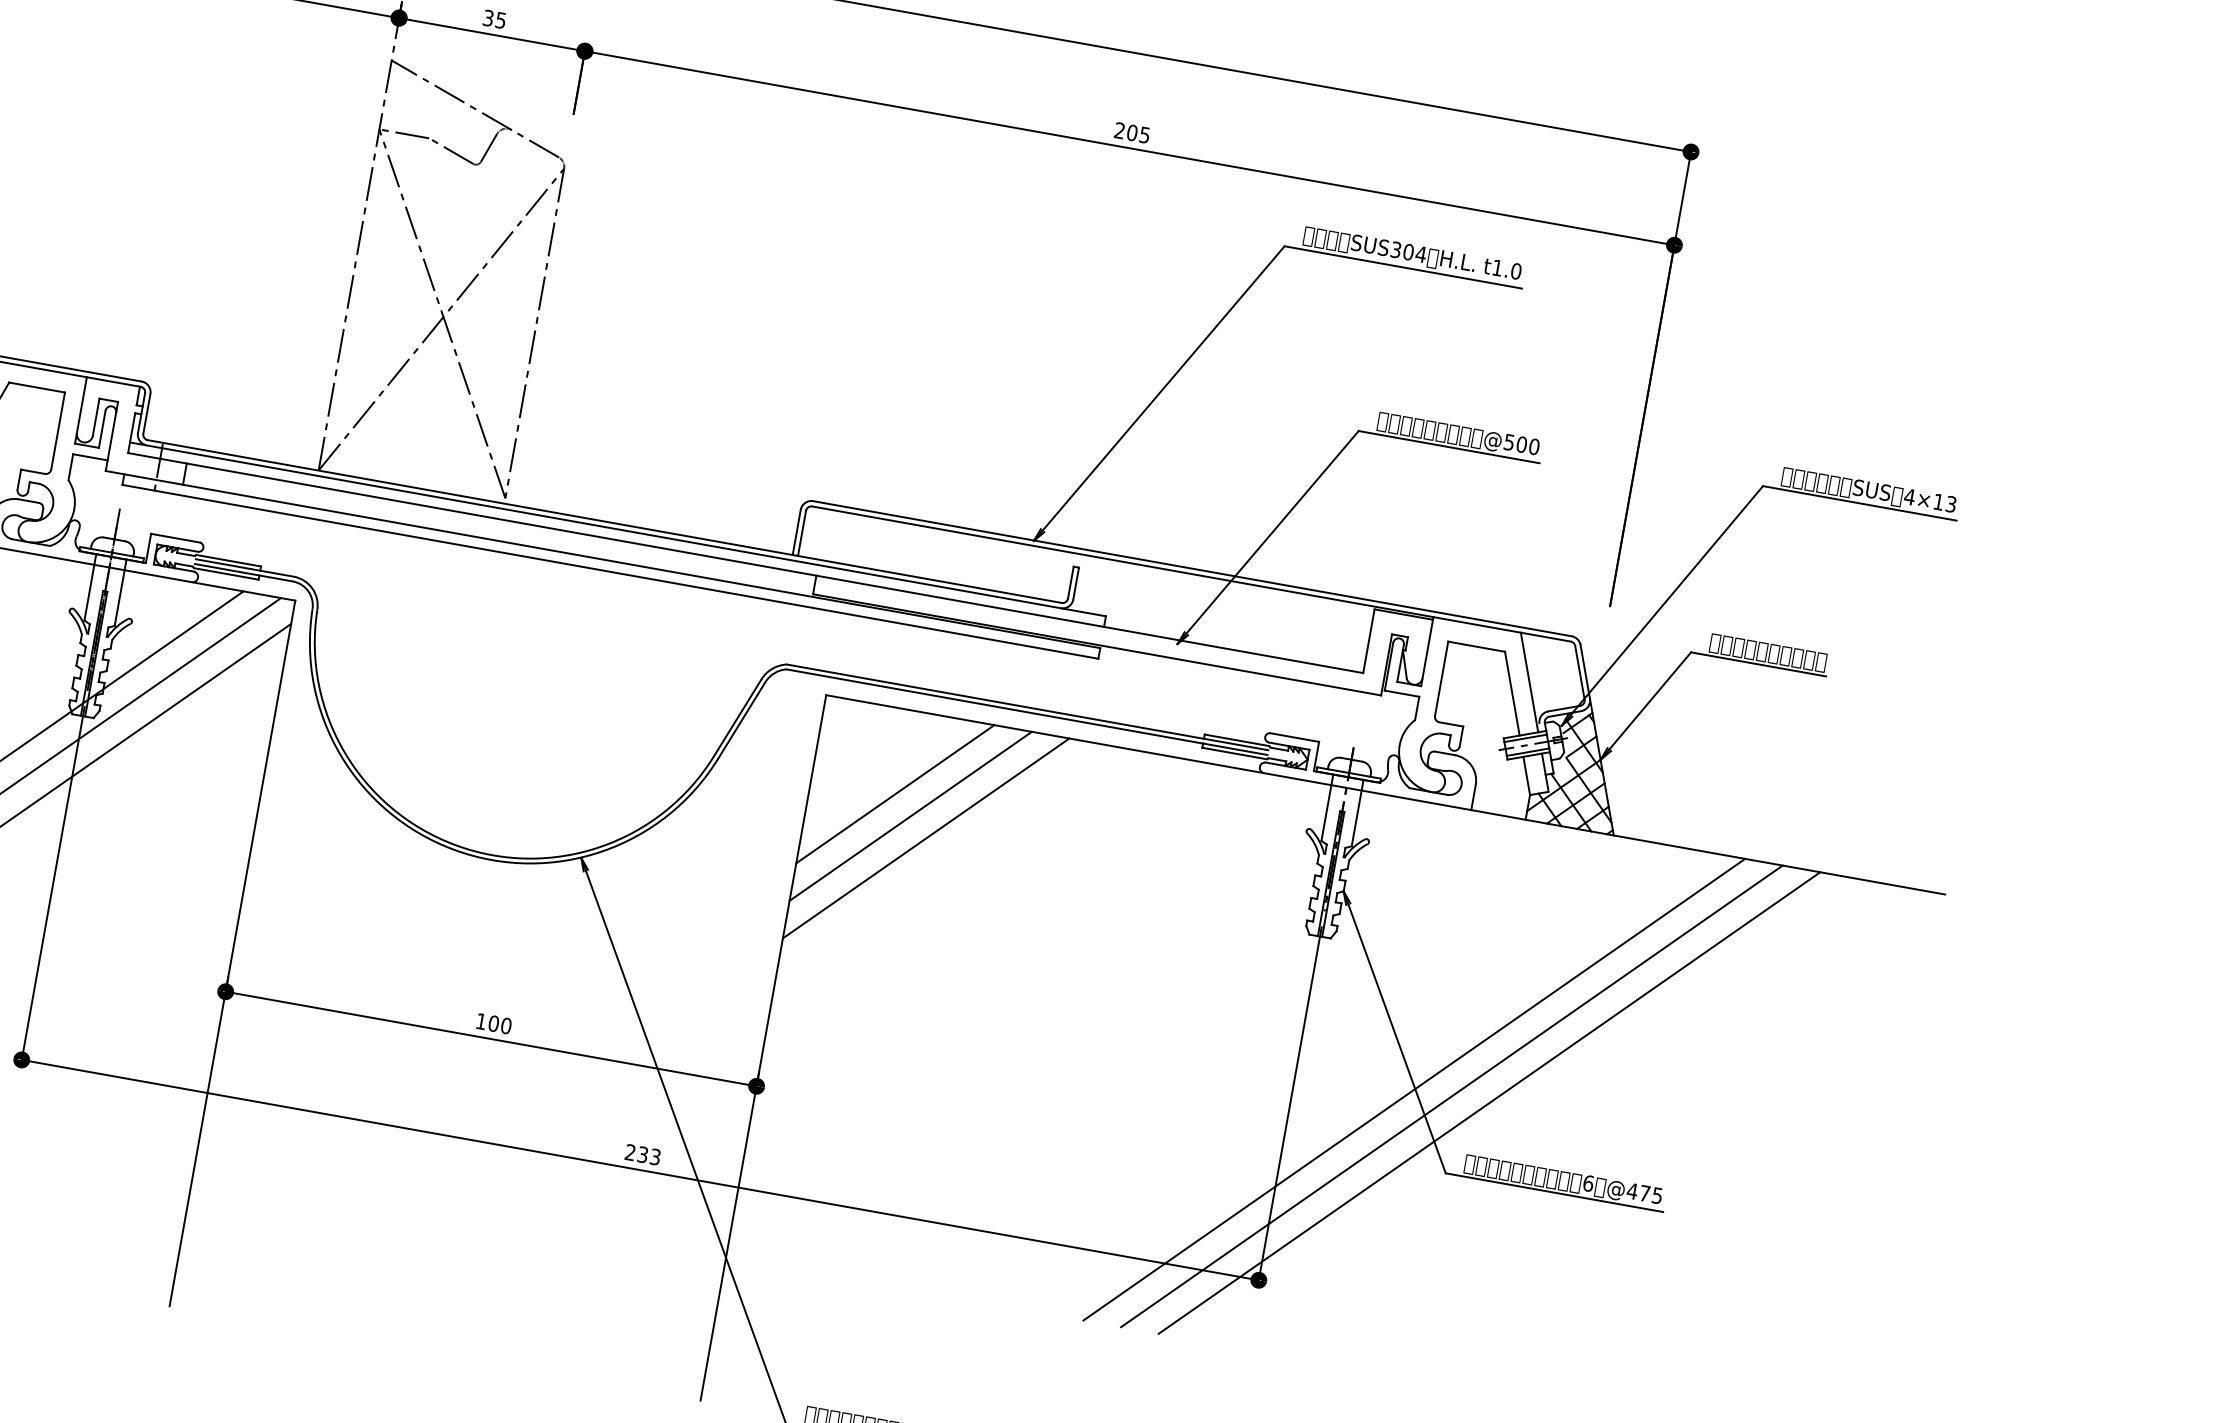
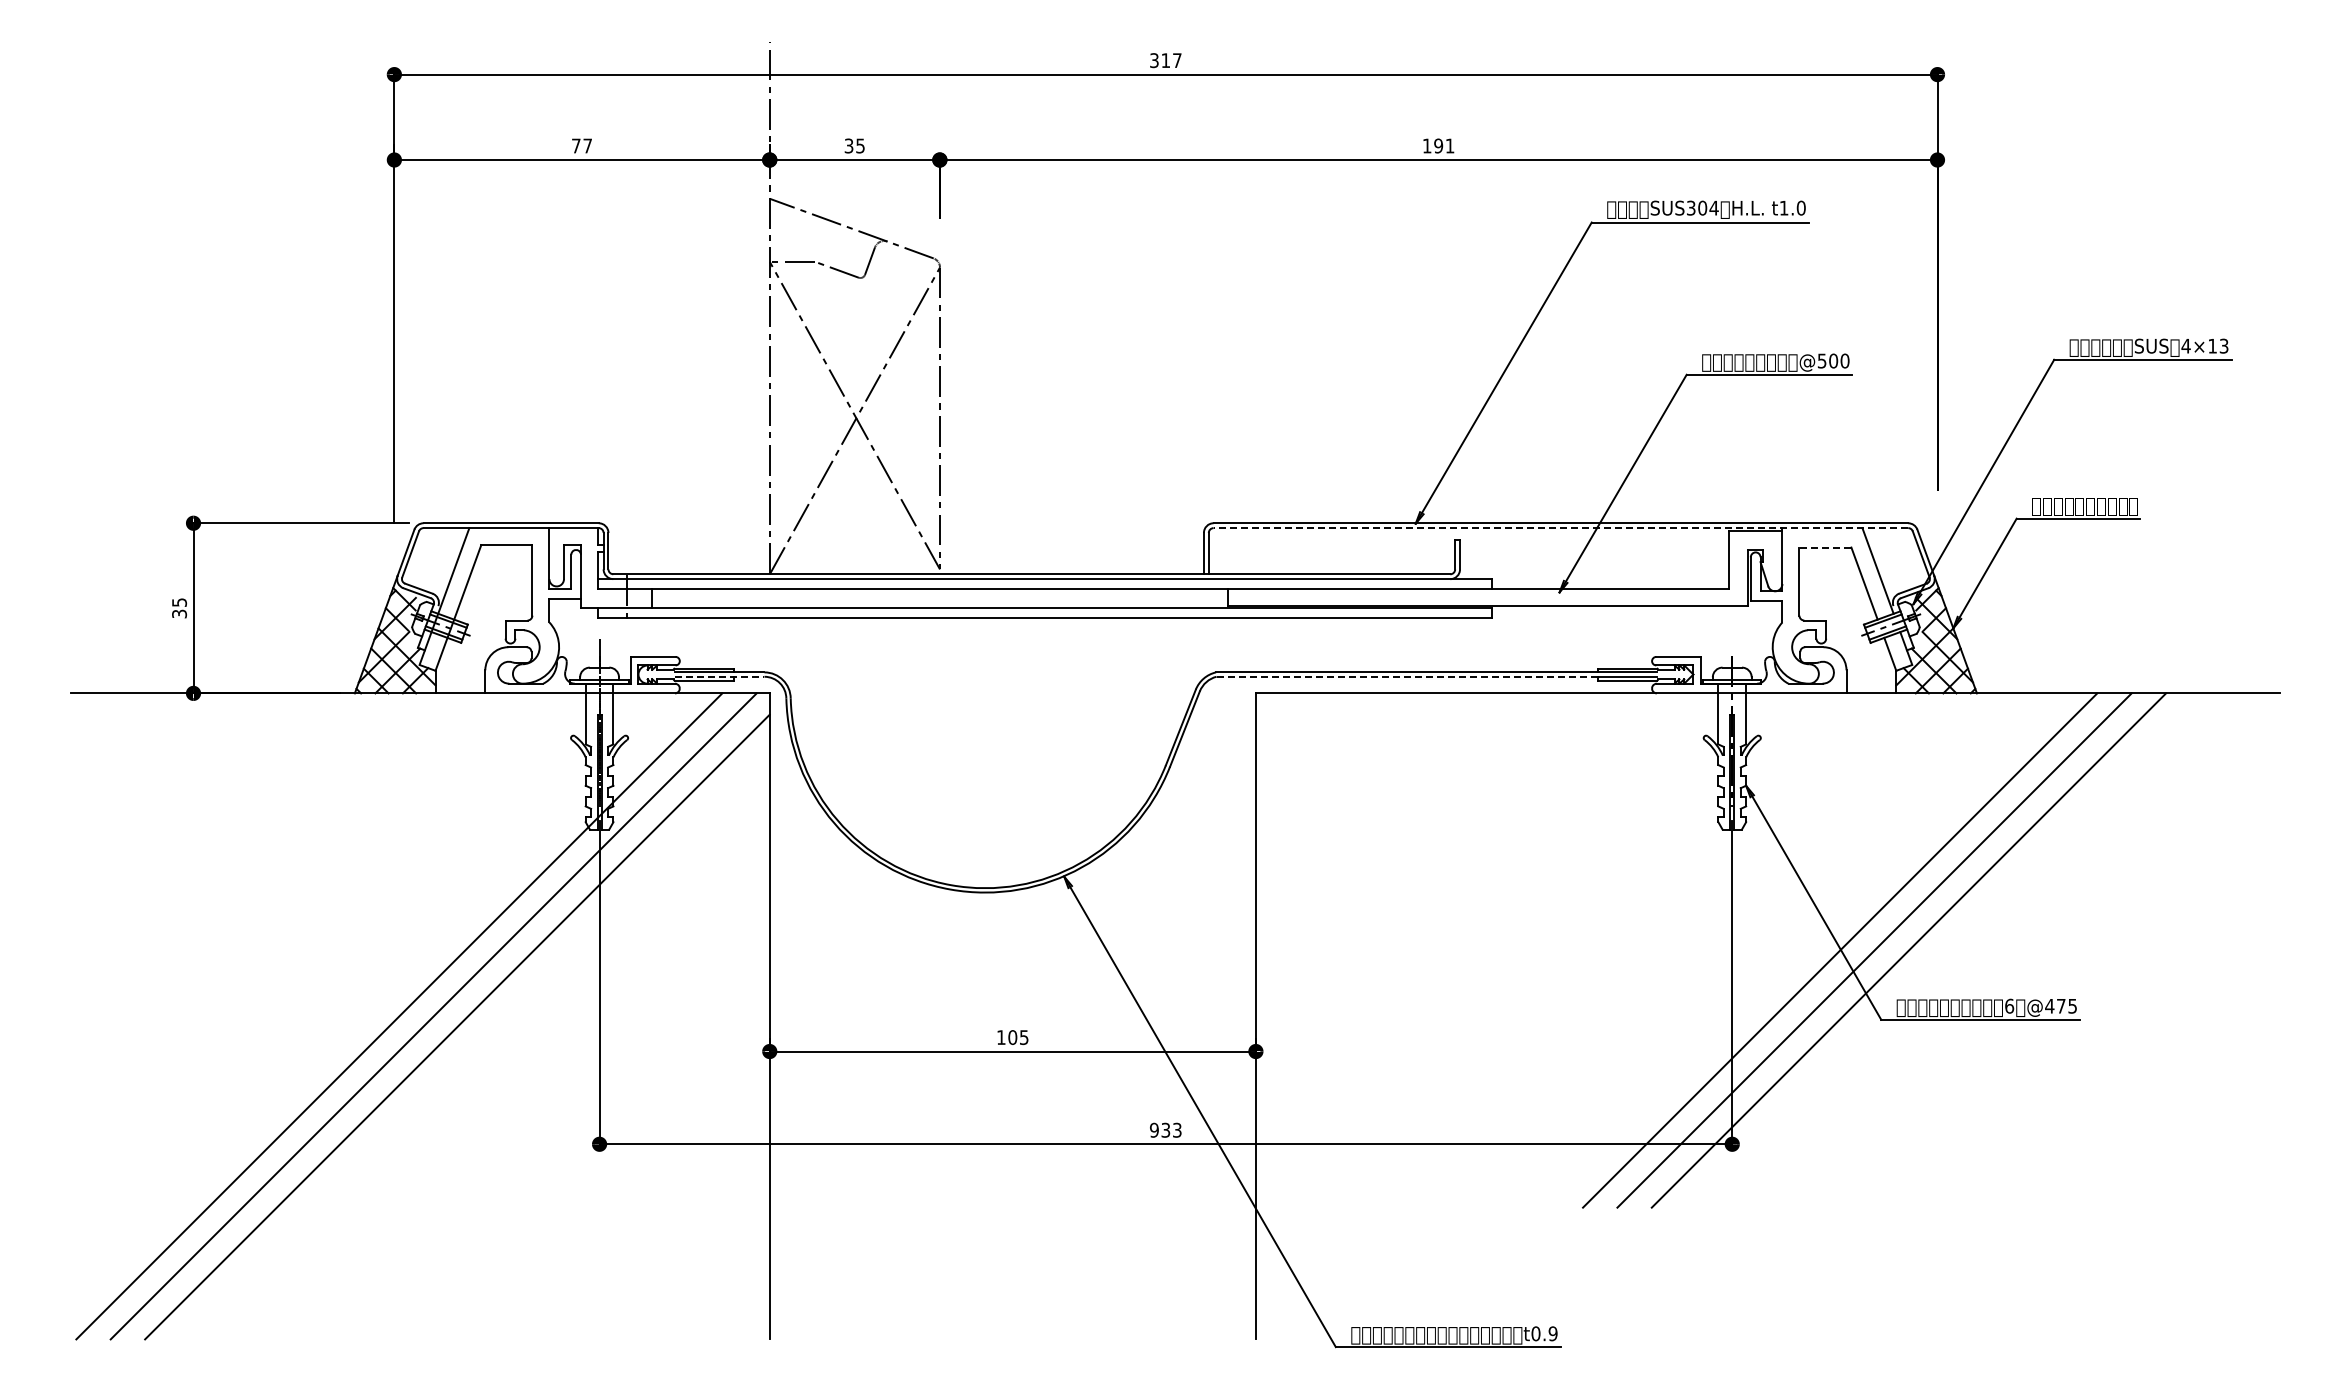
text: (1132, 132) -> (1438, 145), 205 -> 191
line: (243, 572) -> (719, 676), solid -> dashed
line: (1191, 574) -> (1560, 528), solid -> dashed
line: (1476, 646) -> (1825, 547), solid -> dashed
line: (995, 706) -> (1407, 676), solid -> dashed
line: (894, 794) -> (1332, 770), removed
line: (910, 816) -> (1349, 787), removed
line: (925, 838) -> (1366, 804), removed
text: (505, 1025) -> (1023, 1037), 100 -> 105
text: (630, 1152) -> (1154, 1130), 233 -> 933

